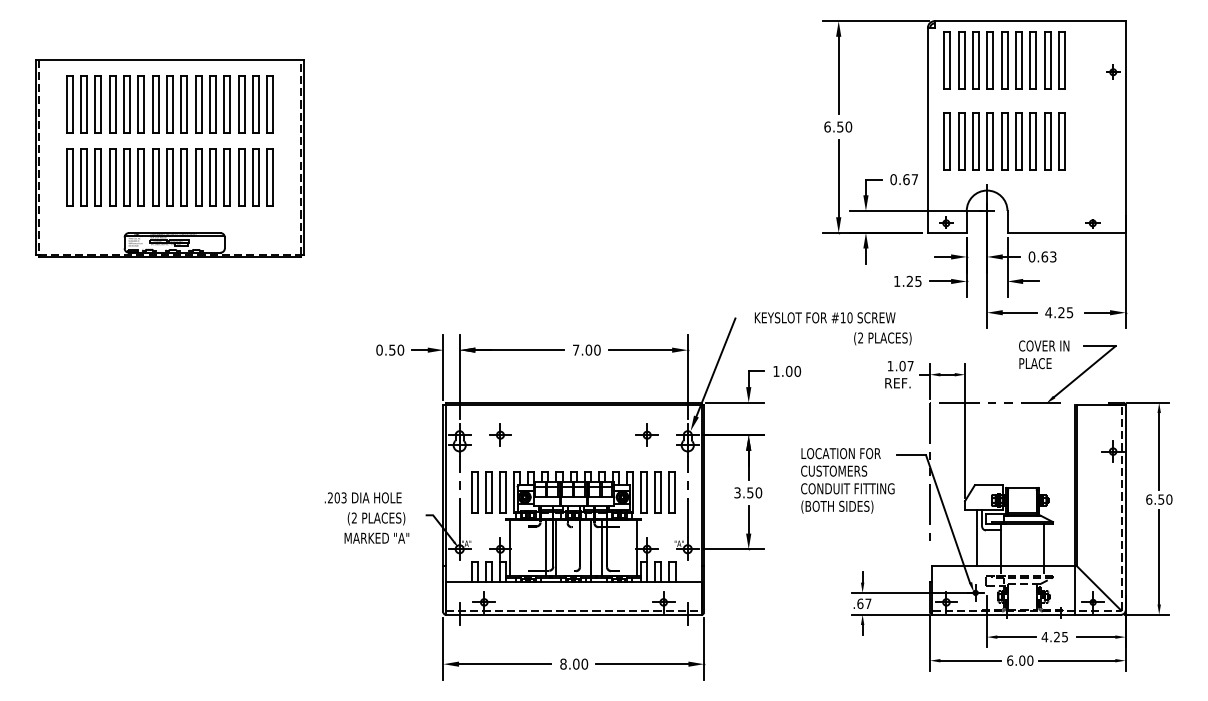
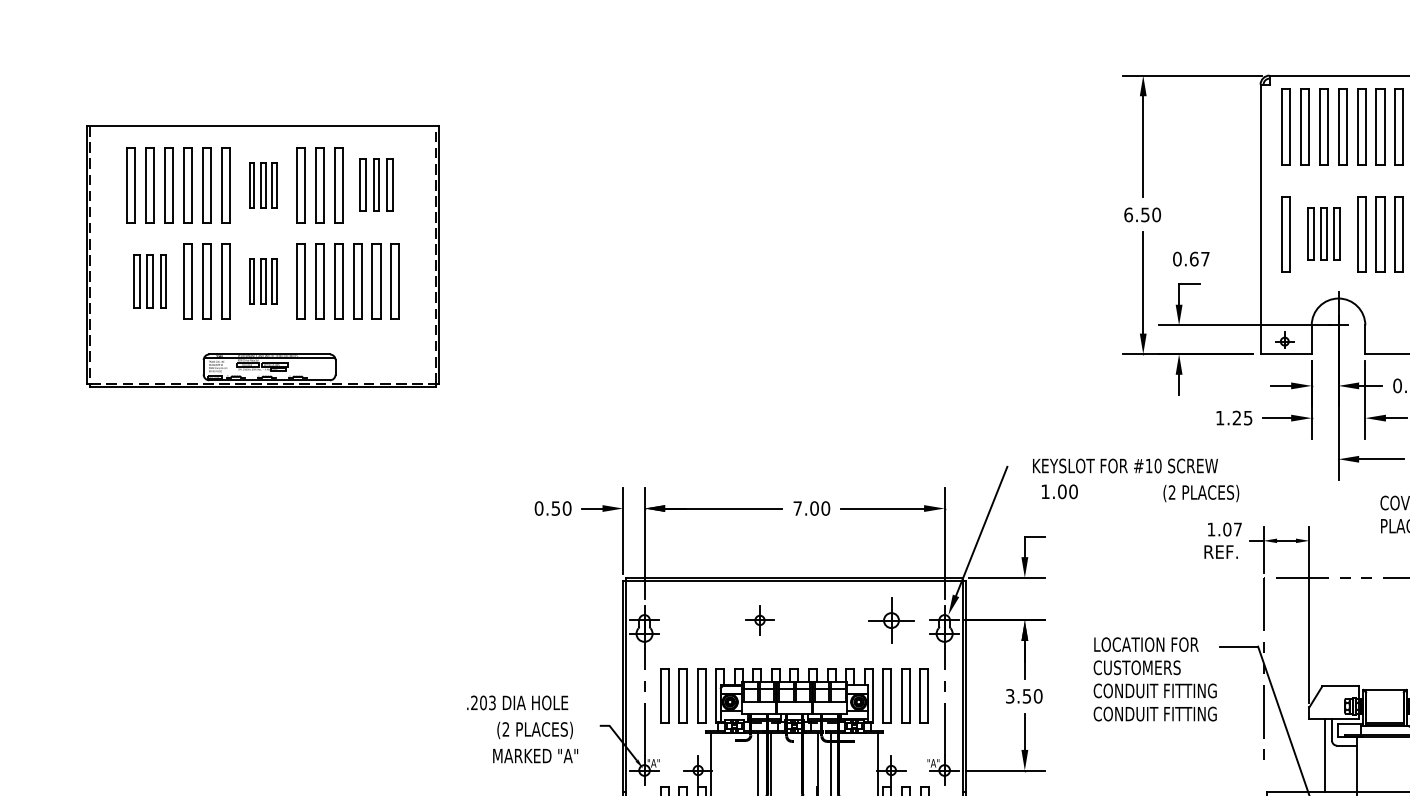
part: (169, 104) -> (262, 185), size x0.6
part: (255, 104) -> (375, 185), size x0.7
part: (975, 141) -> (1323, 233), size x0.7
part: (83, 177) -> (149, 281), size x0.7
part: (169, 177) -> (262, 281), size x0.6
text: (903, 179) -> (1190, 258), moved
text: (787, 370) -> (1060, 490), moved
part: (500, 434) -> (760, 619), moved
part: (646, 434) -> (890, 619), size x1.6
text: (847, 506) -> (1154, 714), (BOTH SIDES) -> CONDUIT FITTING

